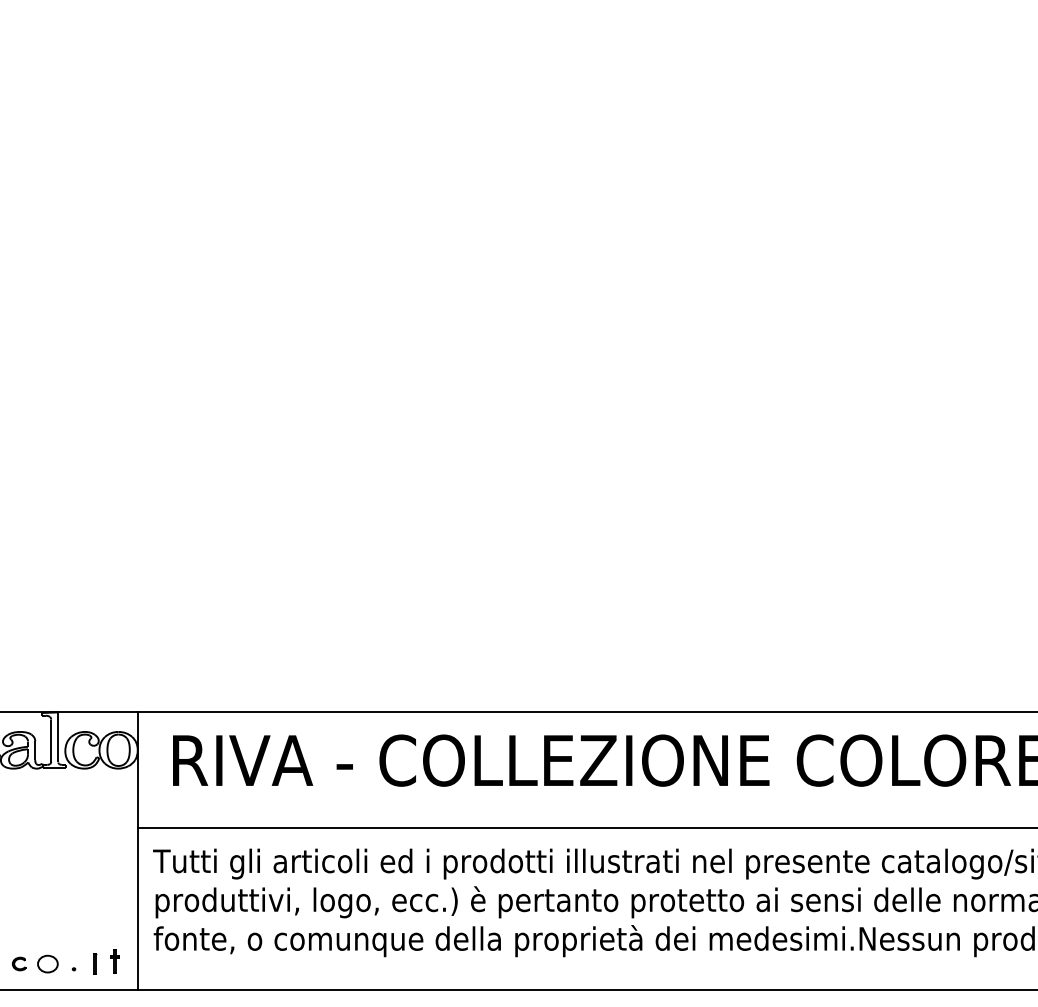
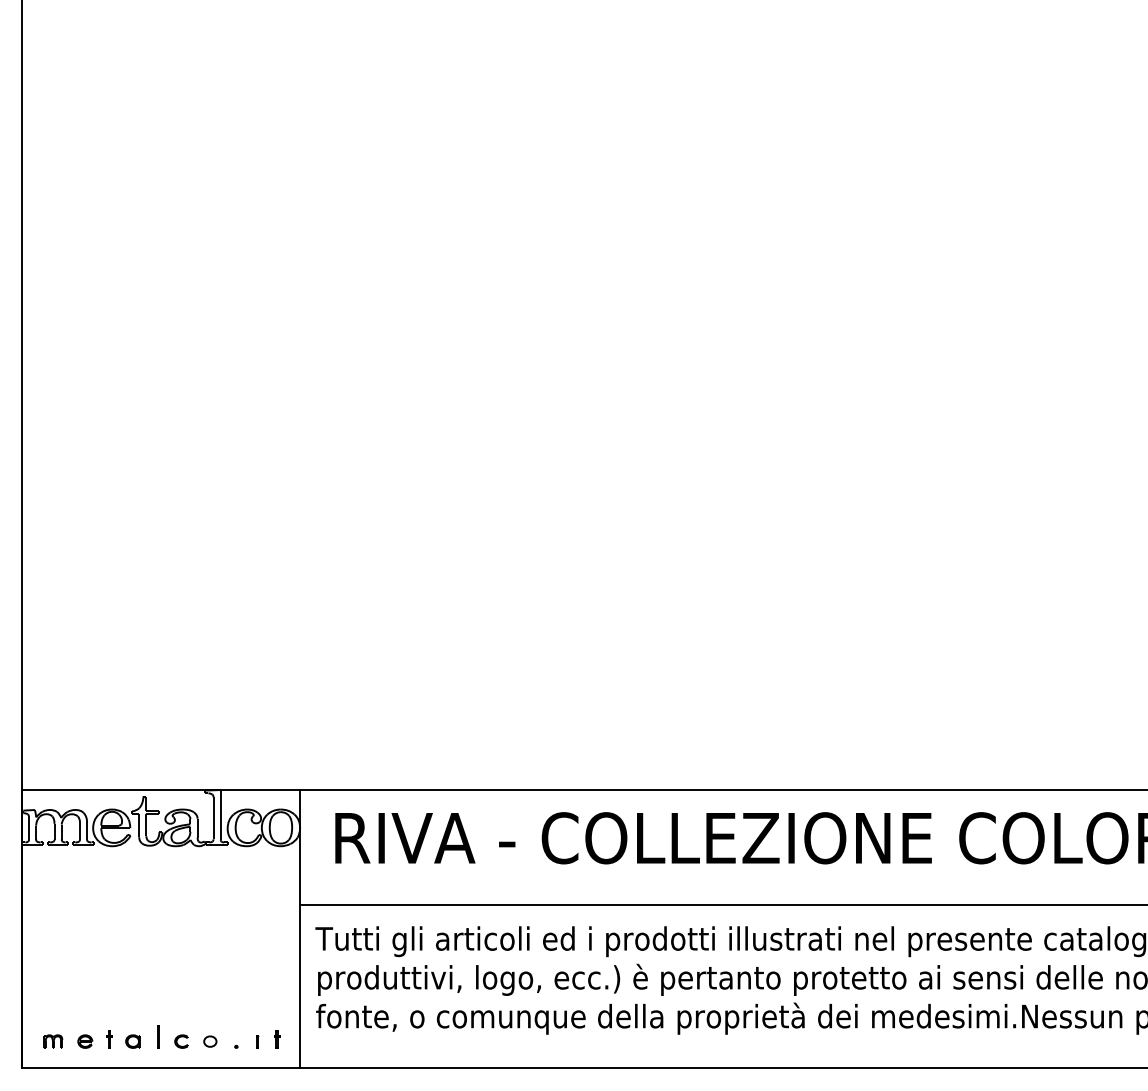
part: (115, 961) -> (277, 1039), size x0.71
part: (48, 963) -> (210, 1041), size x0.62
part: (95, 963) -> (257, 1041), size x0.62

